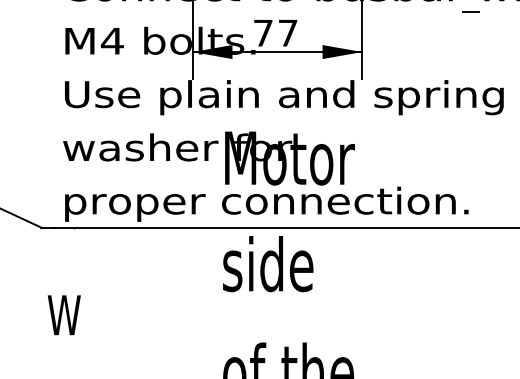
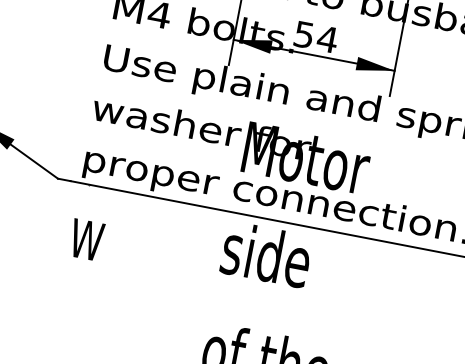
text: (276, 33) -> (316, 37), 77 -> 54
text: (63, 315) -> (85, 240), moved

